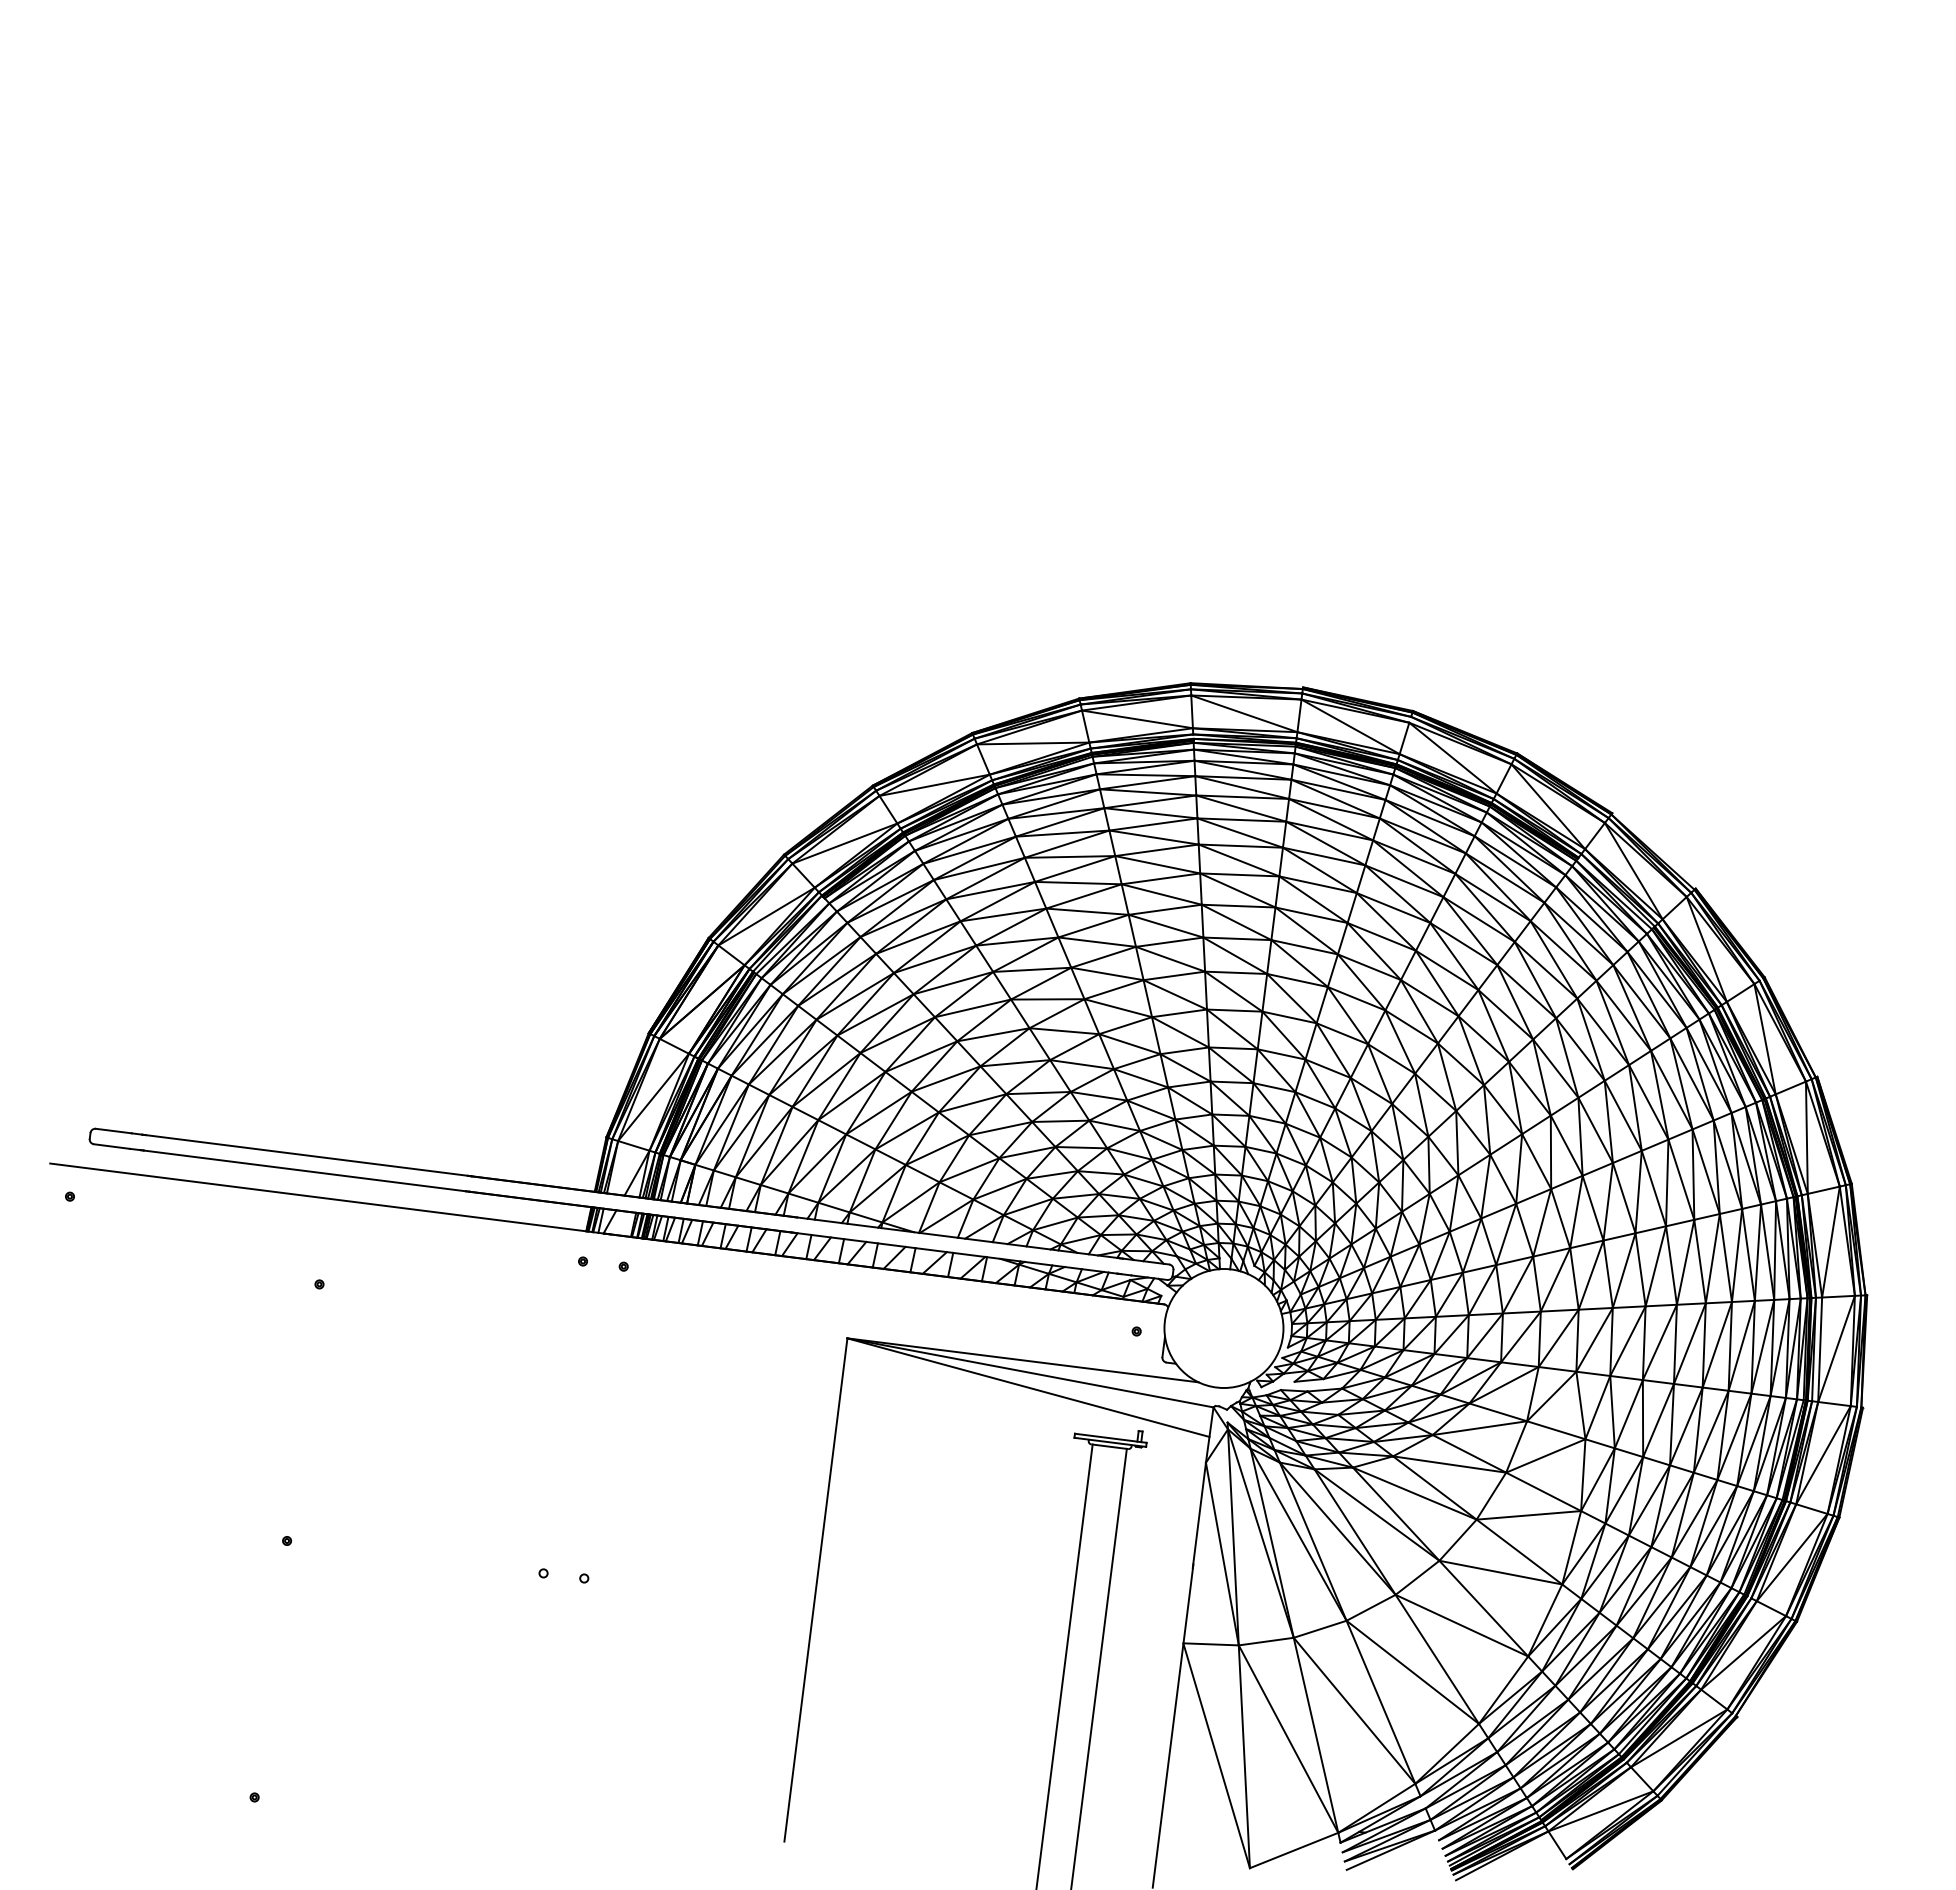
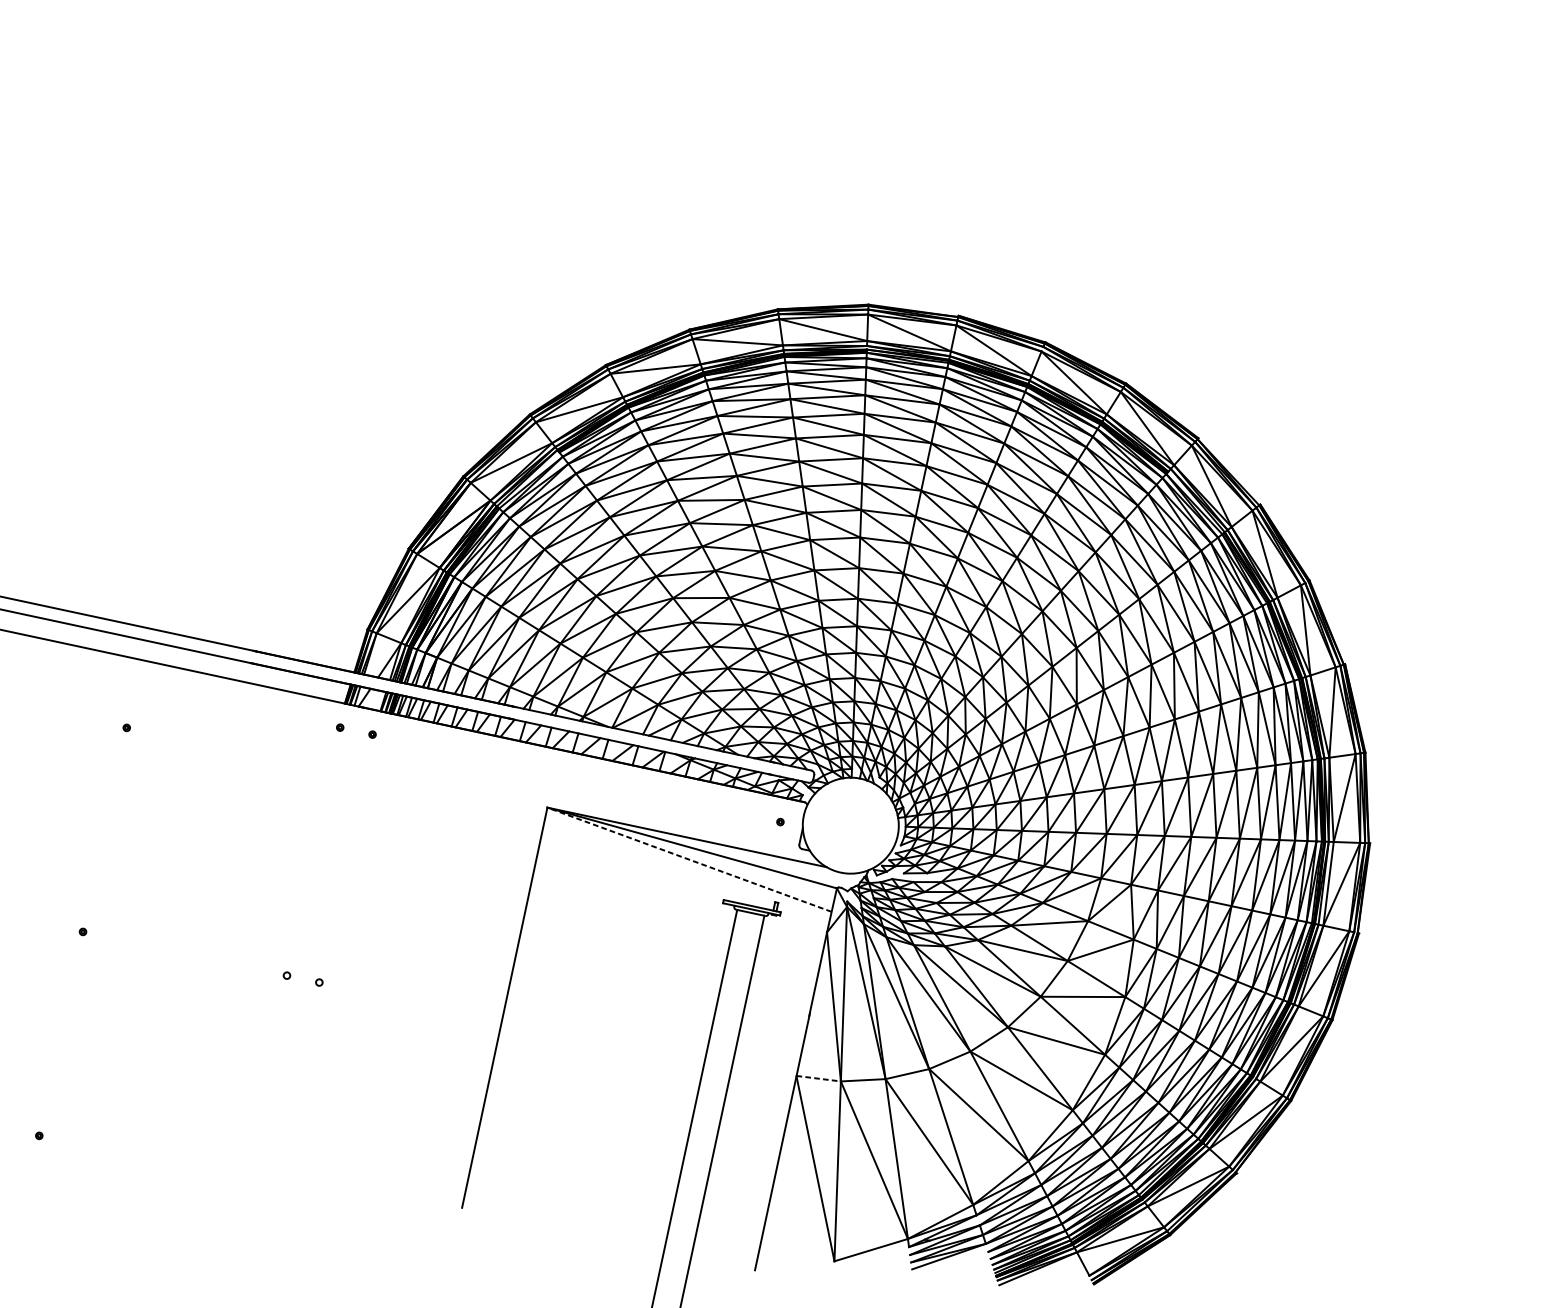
line: (1028, 1387) -> (689, 859), solid -> dashed
line: (1211, 1644) -> (819, 1078), solid -> dashed

